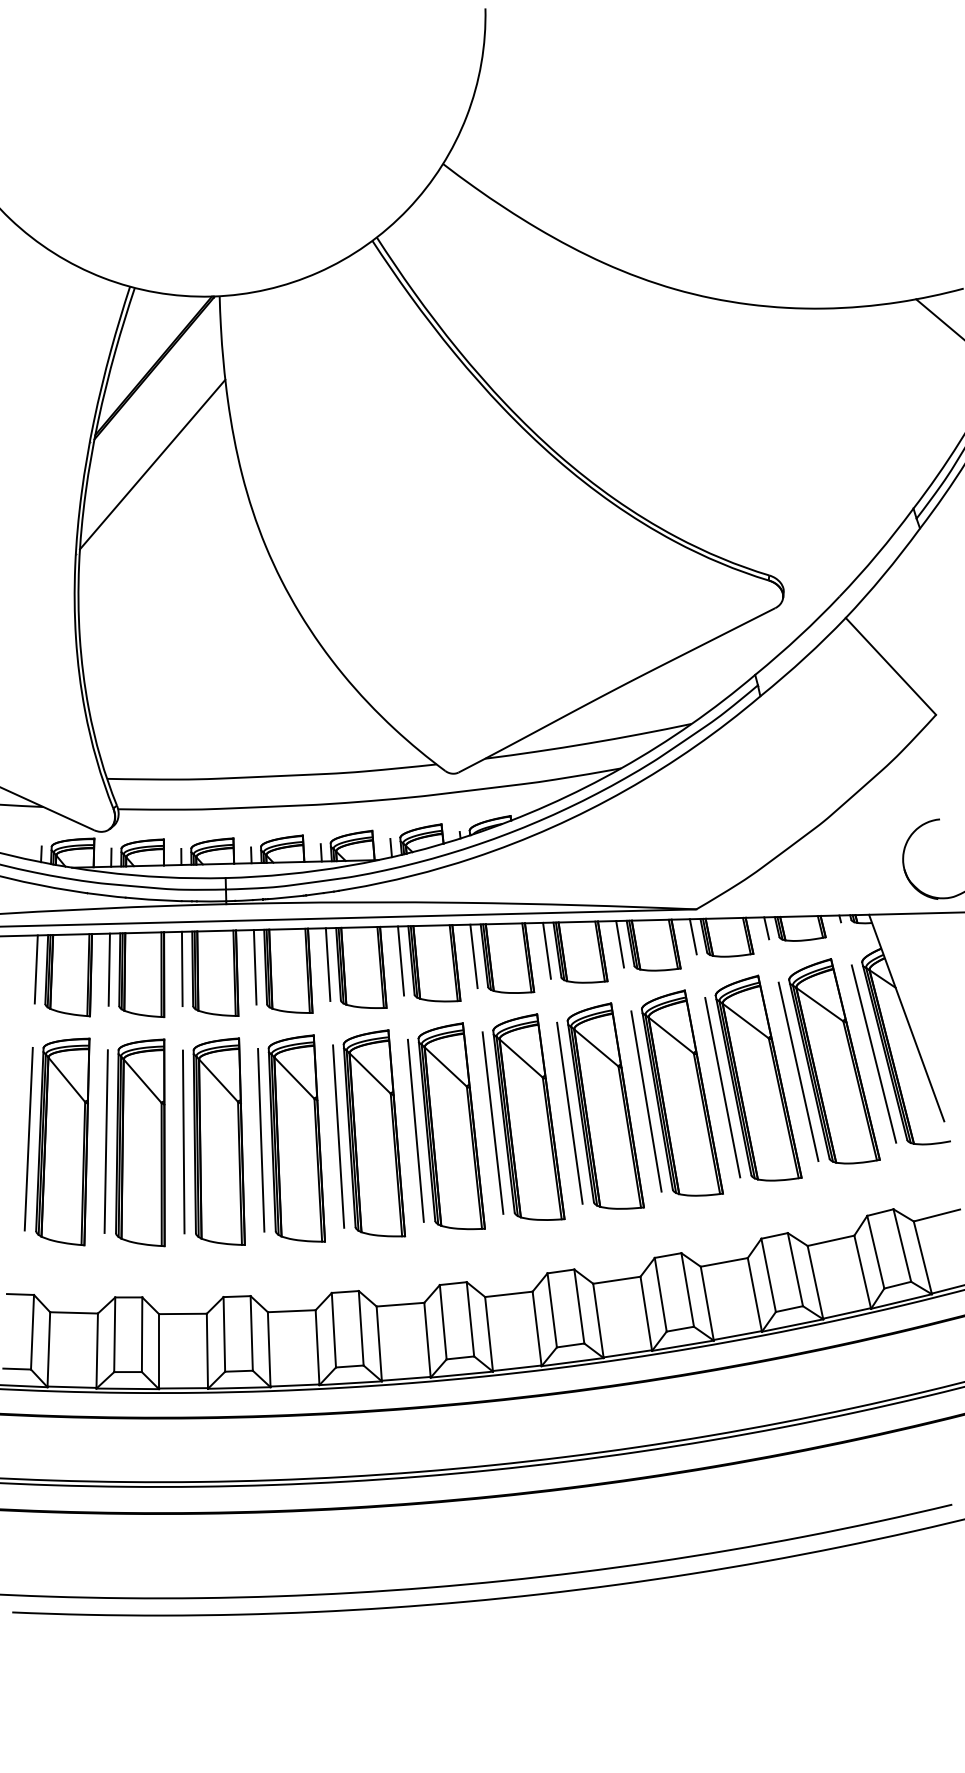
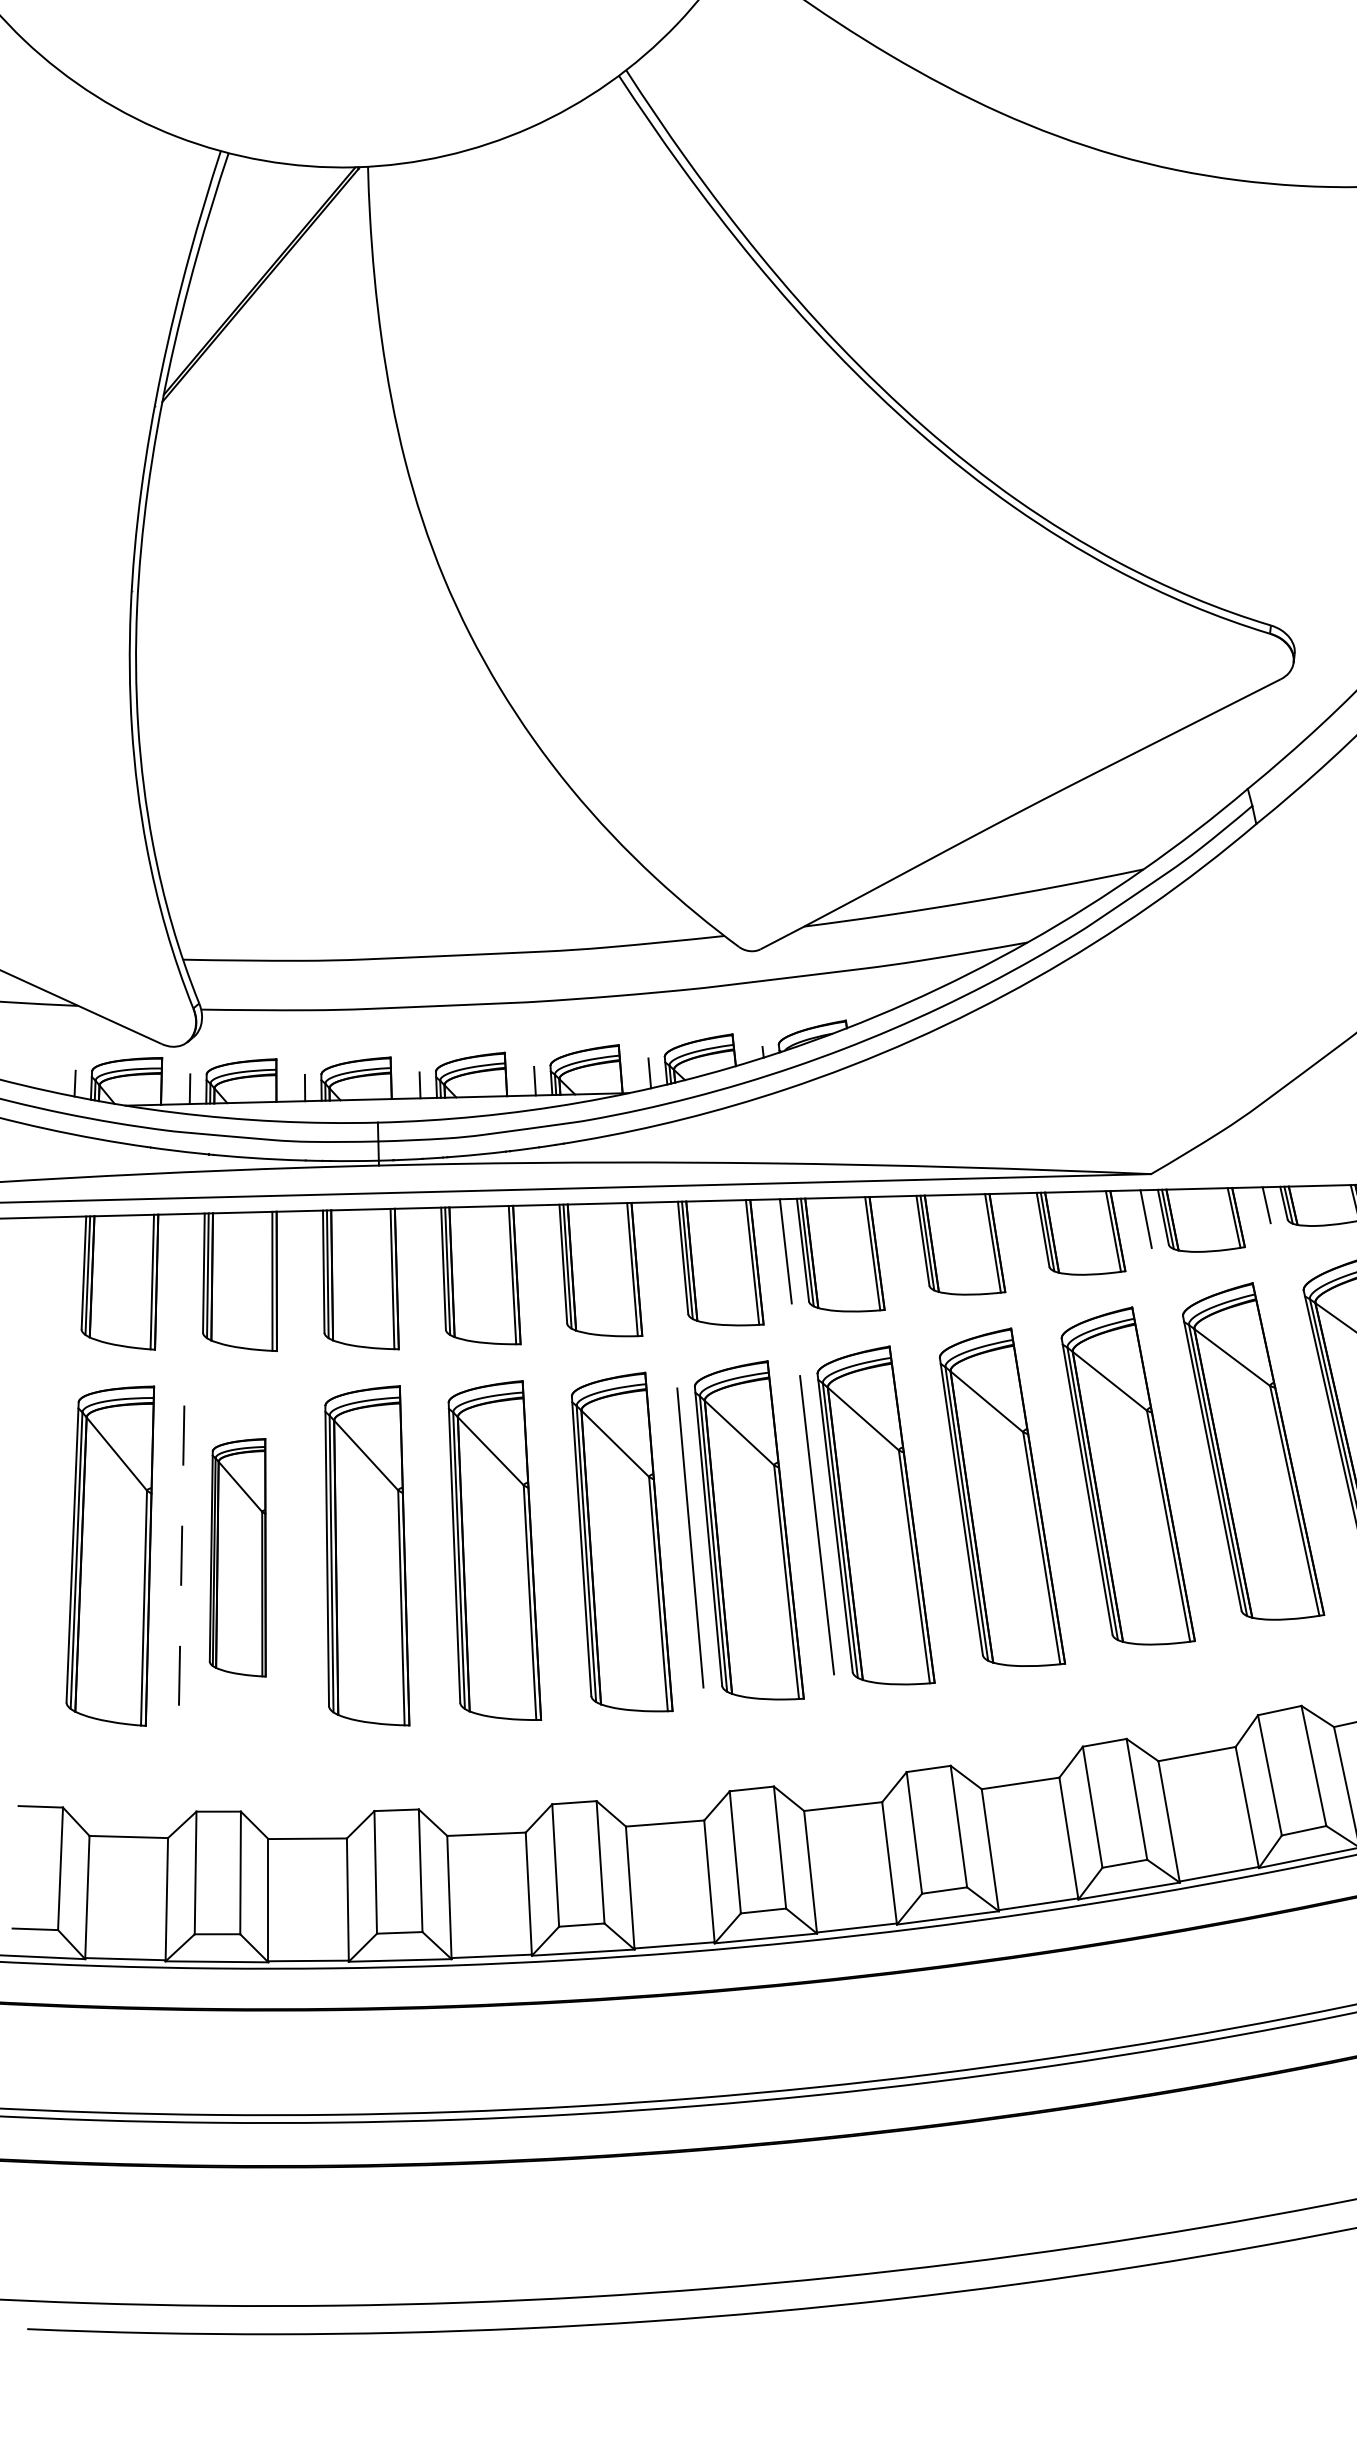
line: (152, 464) -> (257, 443), removed
line: (620, 944) -> (1026, 1231), removed
line: (546, 950) -> (904, 1241), removed
line: (401, 960) -> (666, 1258), removed
line: (327, 964) -> (545, 1264), removed
line: (254, 967) -> (425, 1269), removed
line: (181, 968) -> (305, 1271), removed
line: (35, 969) -> (65, 1272), removed
line: (108, 969) -> (185, 1272), removed
line: (798, 1071) -> (1318, 1440), removed
line: (722, 1087) -> (1194, 1466), removed
line: (646, 1101) -> (1069, 1489), removed
line: (569, 1112) -> (942, 1507), removed
line: (338, 1136) -> (563, 1547), removed
line: (28, 1139) -> (53, 1552), removed
line: (261, 1140) -> (436, 1553), removed
line: (183, 1141) -> (308, 1555), removed
line: (106, 1142) -> (182, 1557), solid -> dashed
part: (140, 1142) -> (237, 1557), size x0.7

